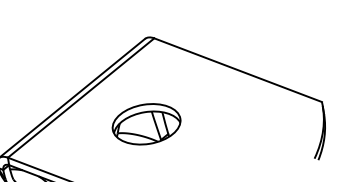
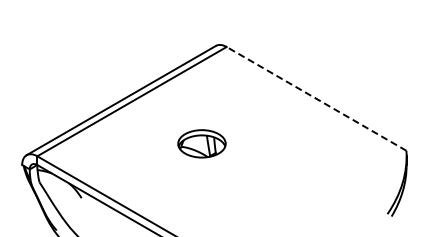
line: (238, 69) -> (316, 98), solid -> dashed
part: (146, 124) -> (201, 143), size x0.6

